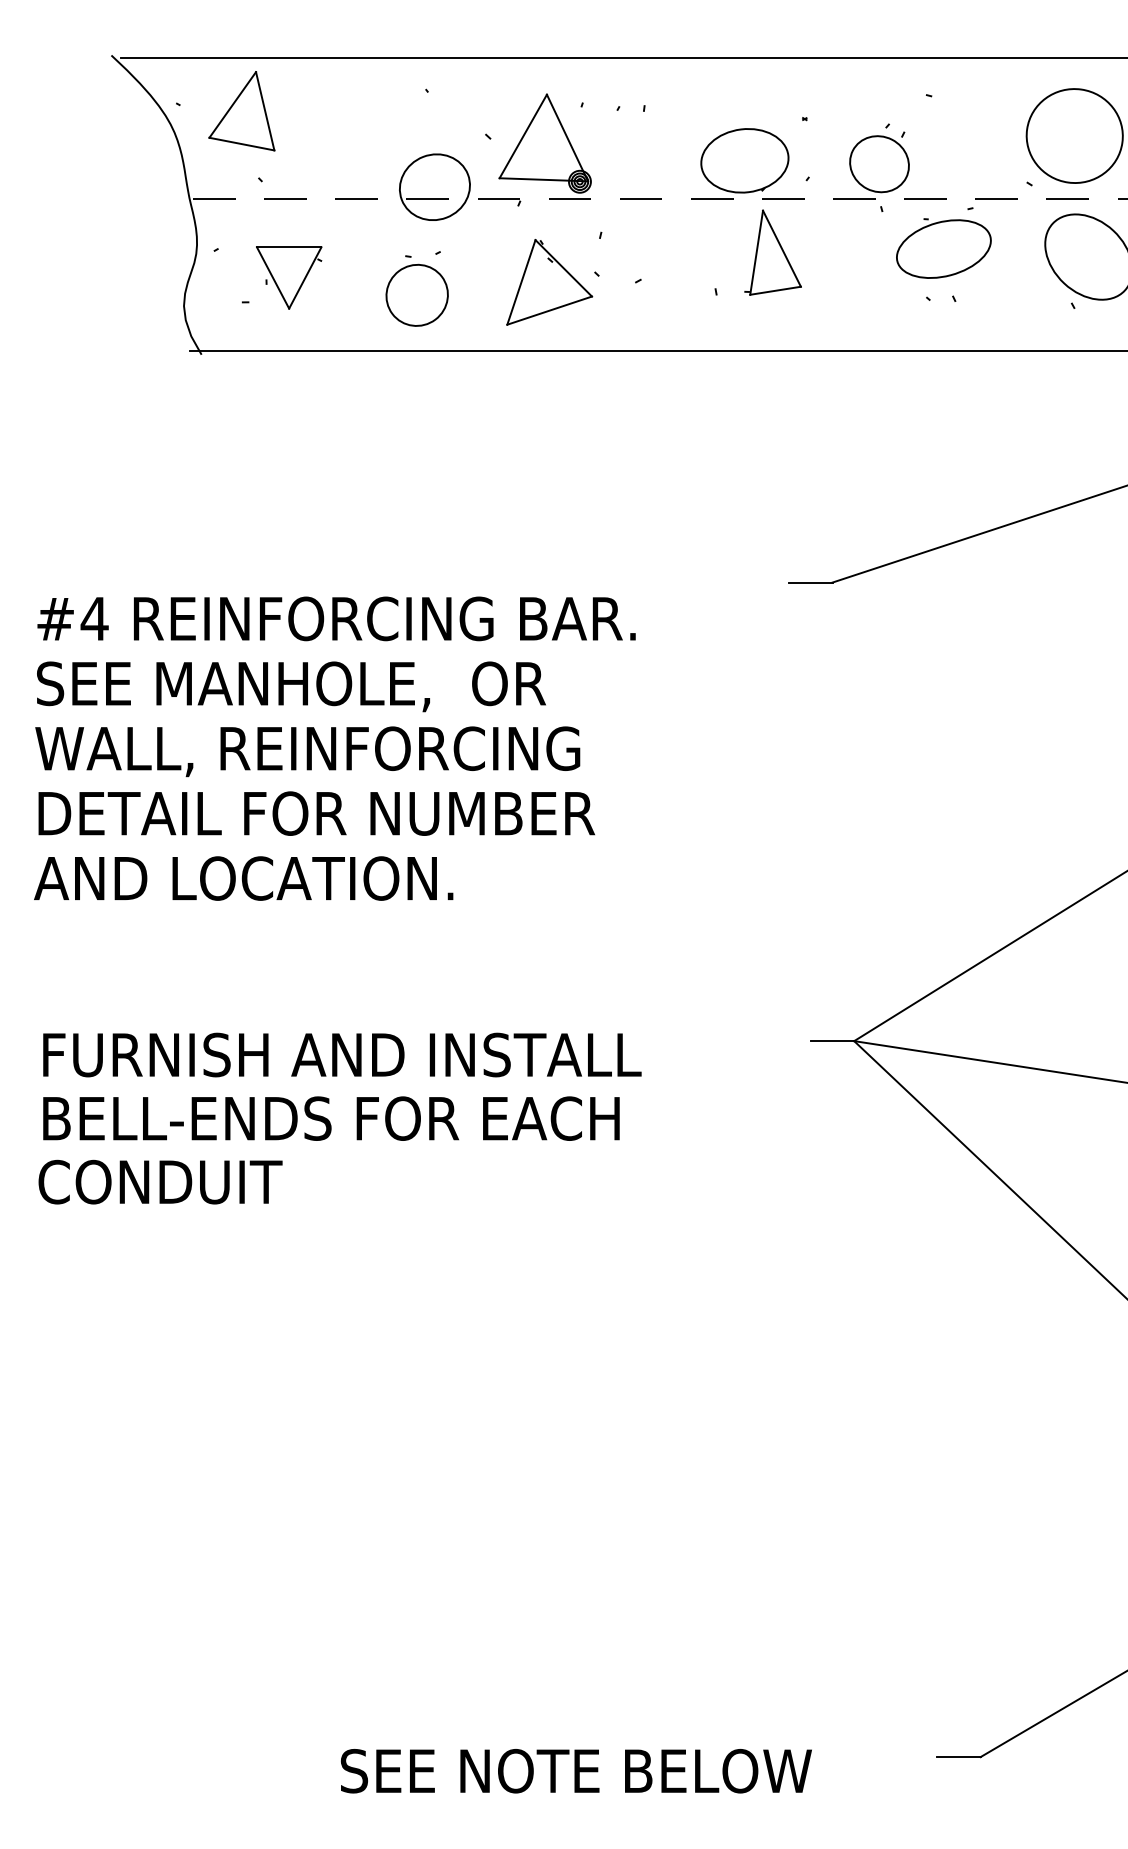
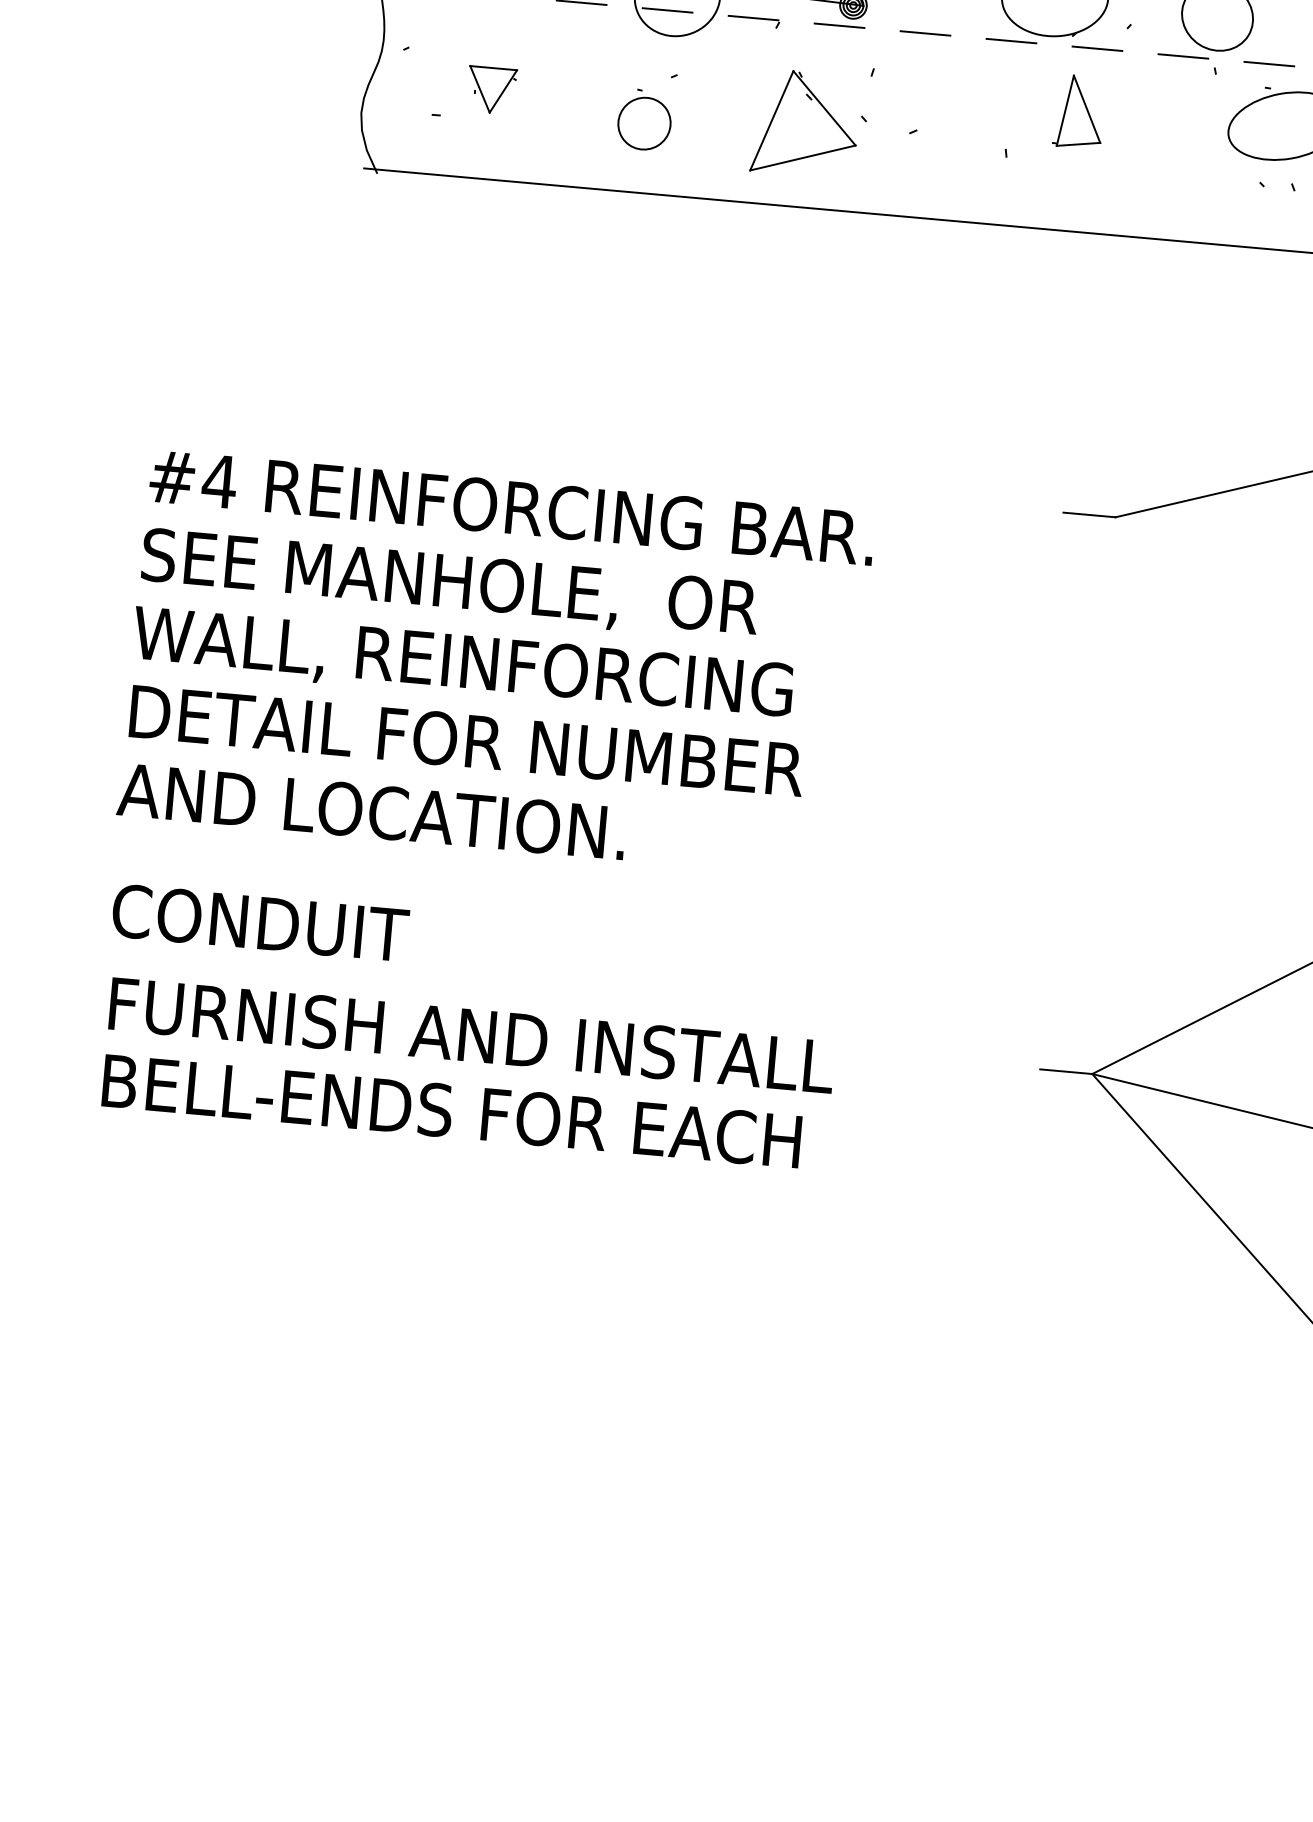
part: (772, 252) -> (1078, 111), size x0.7
part: (289, 277) -> (491, 89), size x0.6
part: (416, 290) -> (644, 119), size x0.7
text: (160, 1181) -> (260, 922), moved

